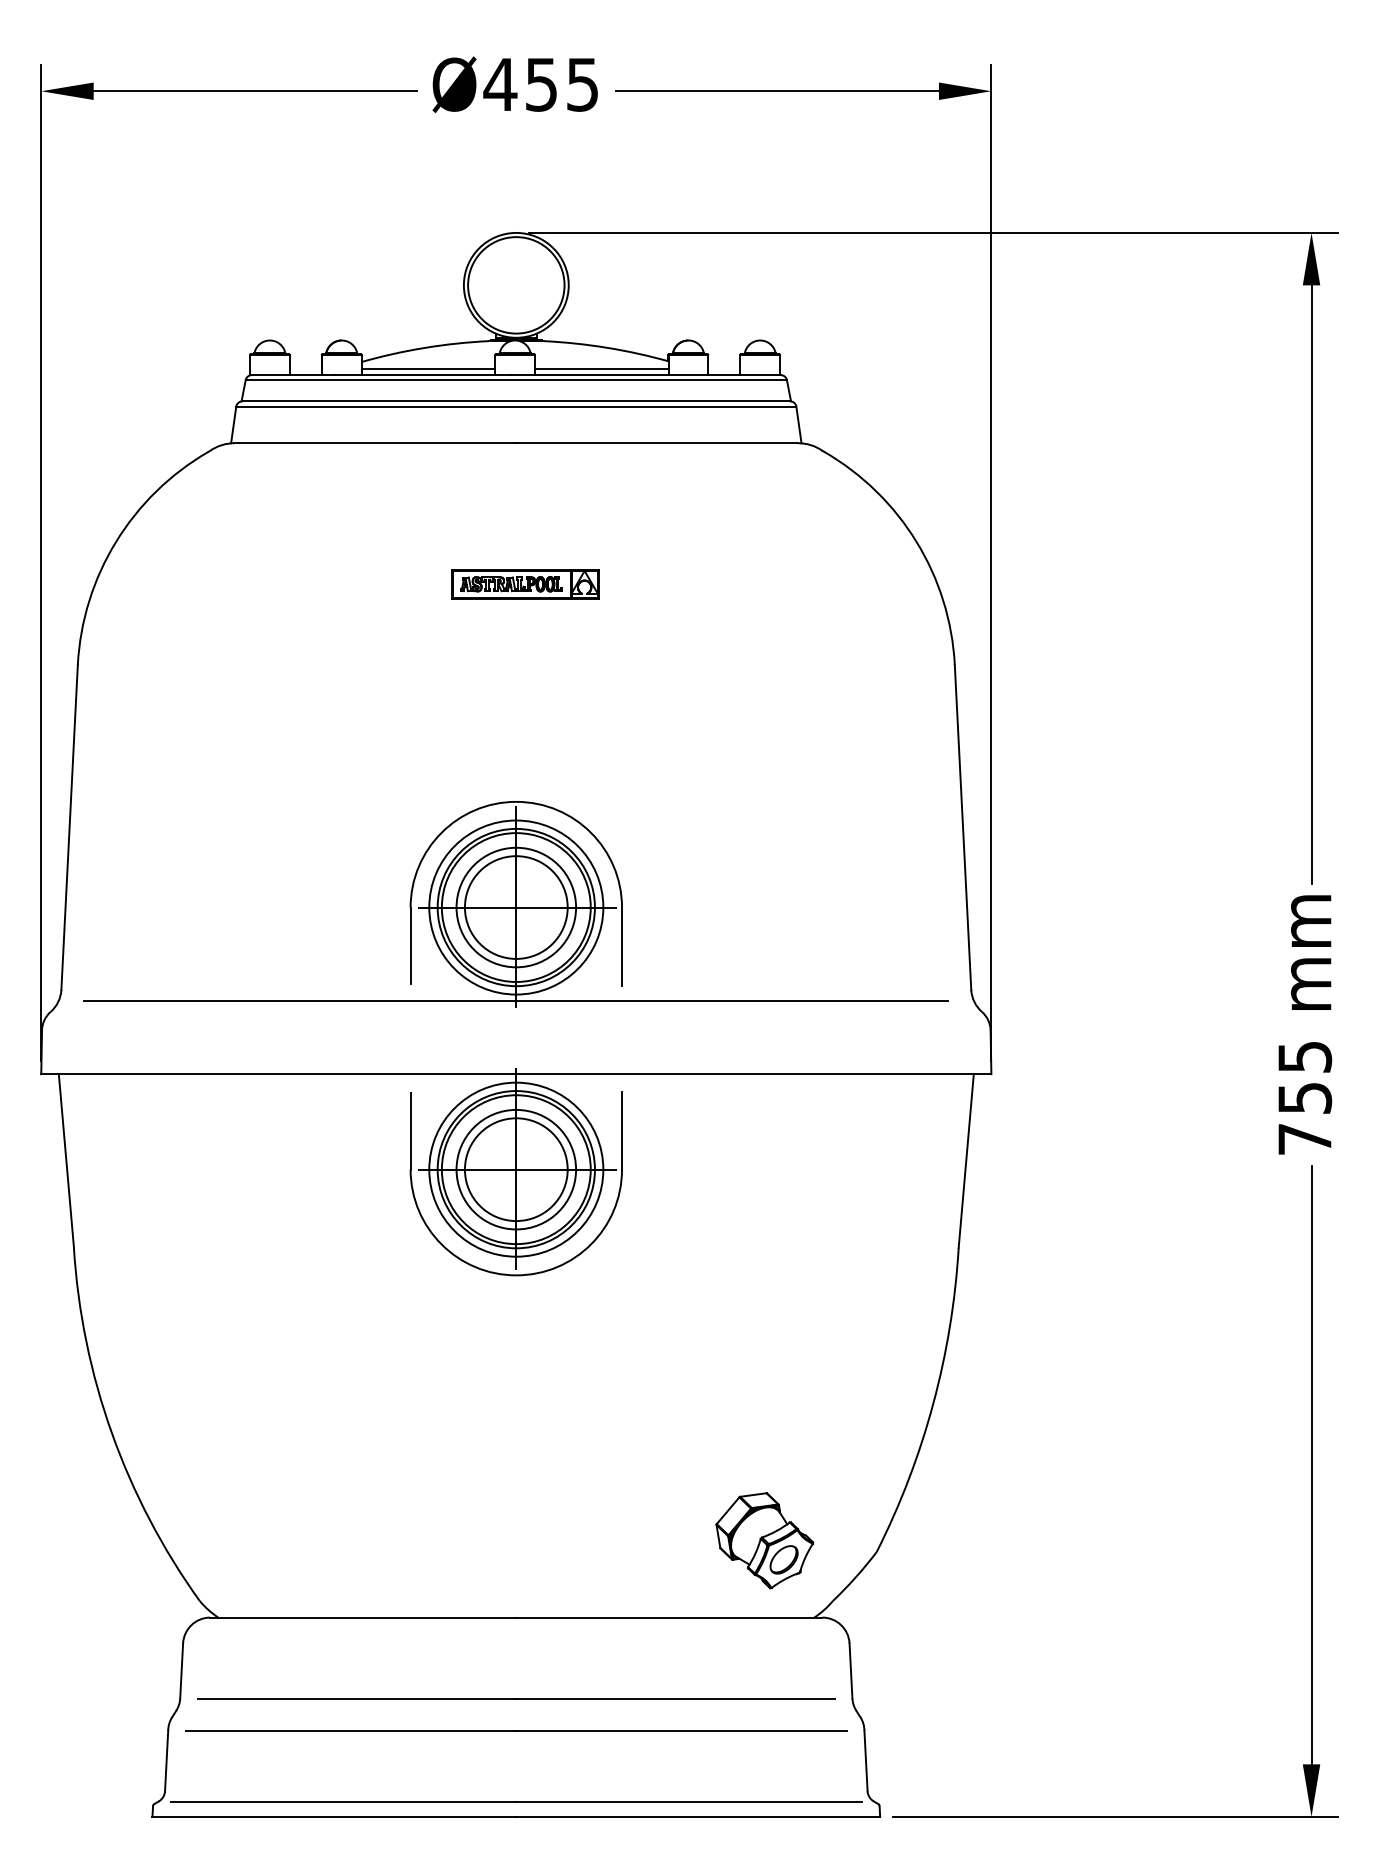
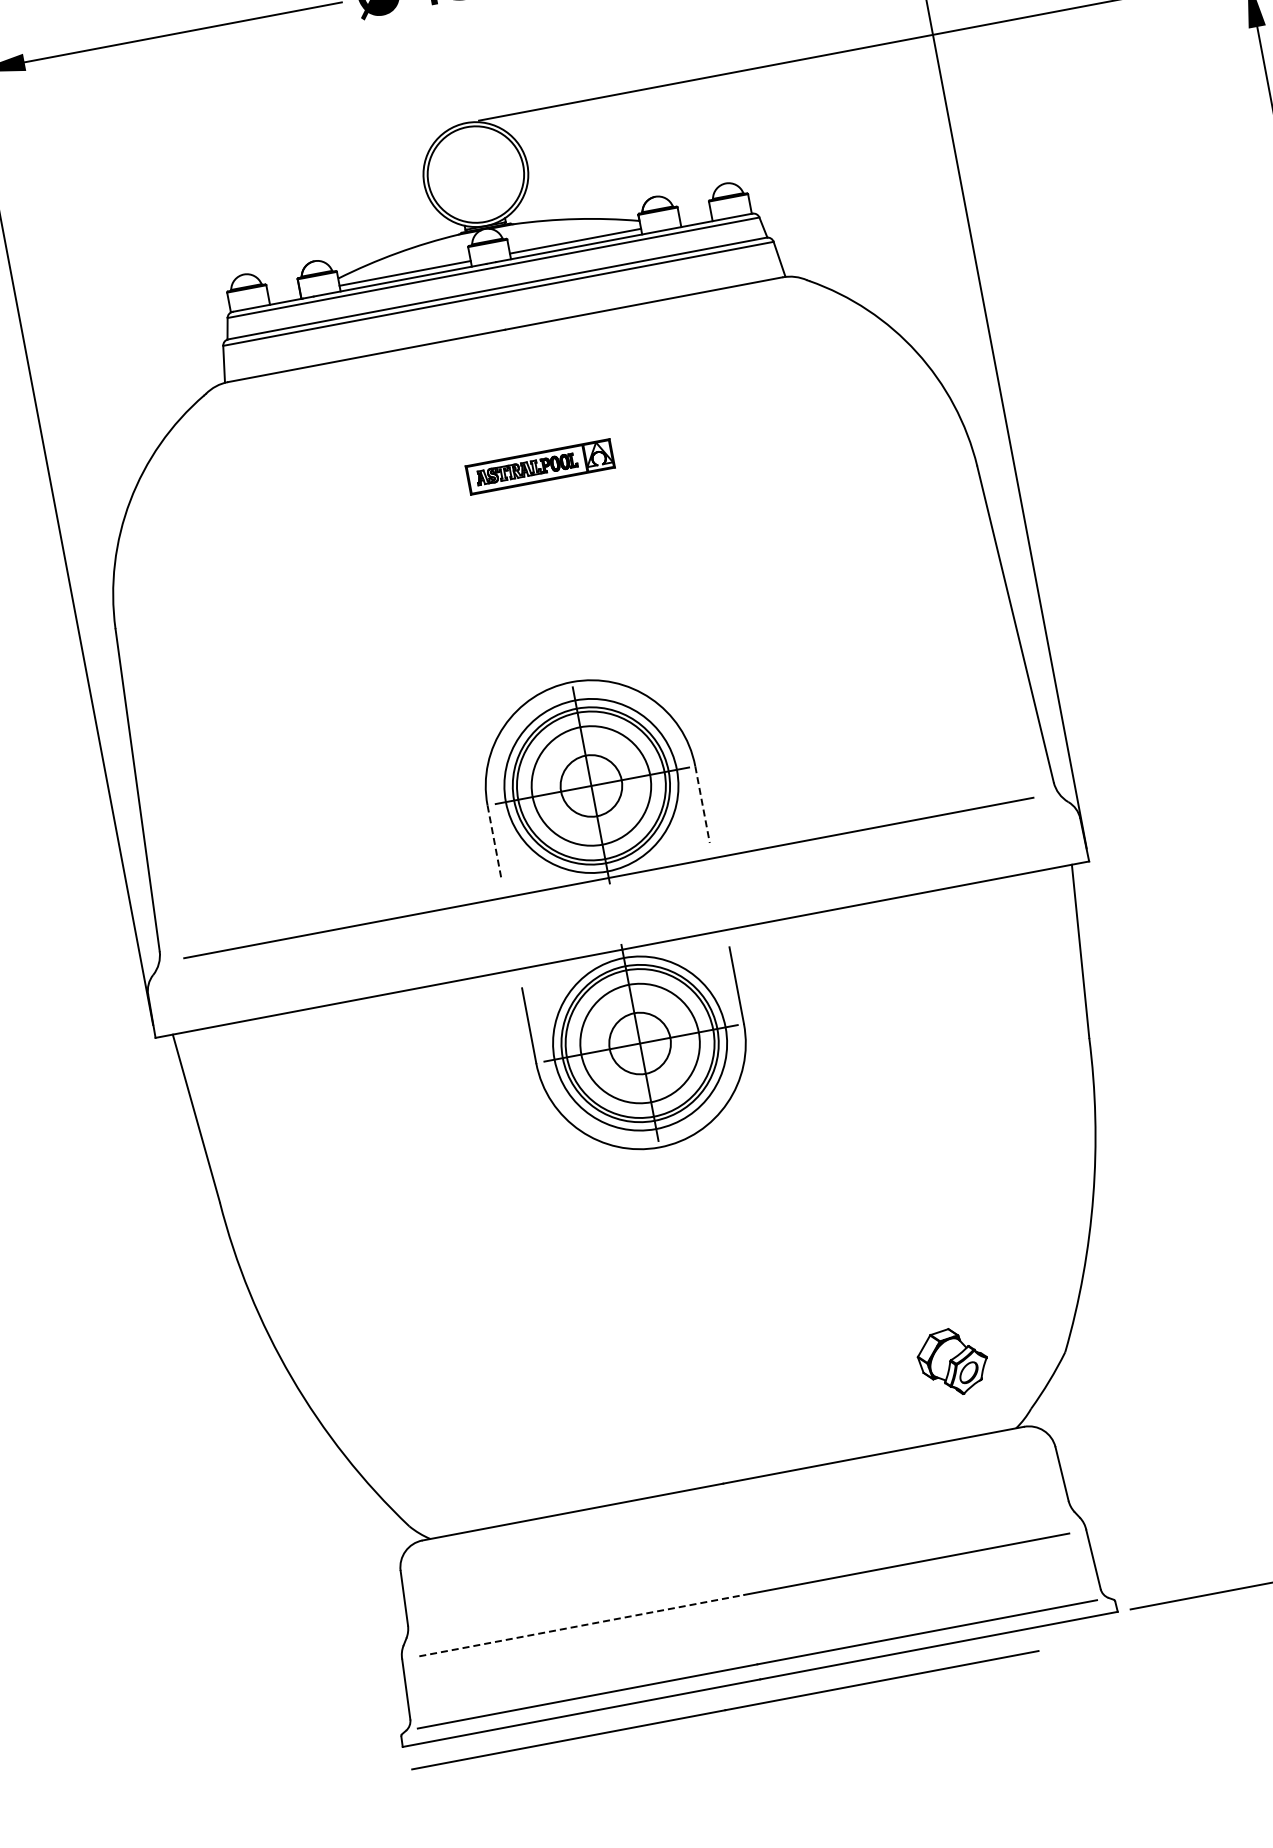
circle: (515, 907) -> (590, 786), size x0.6
line: (410, 946) -> (494, 843), solid -> dashed
line: (622, 946) -> (703, 804), solid -> dashed
circle: (515, 1169) -> (639, 1043), size x0.6
part: (764, 1540) -> (952, 1361), size x0.7
line: (516, 1698) -> (725, 1710), moved
line: (351, 1730) -> (582, 1625), solid -> dashed

